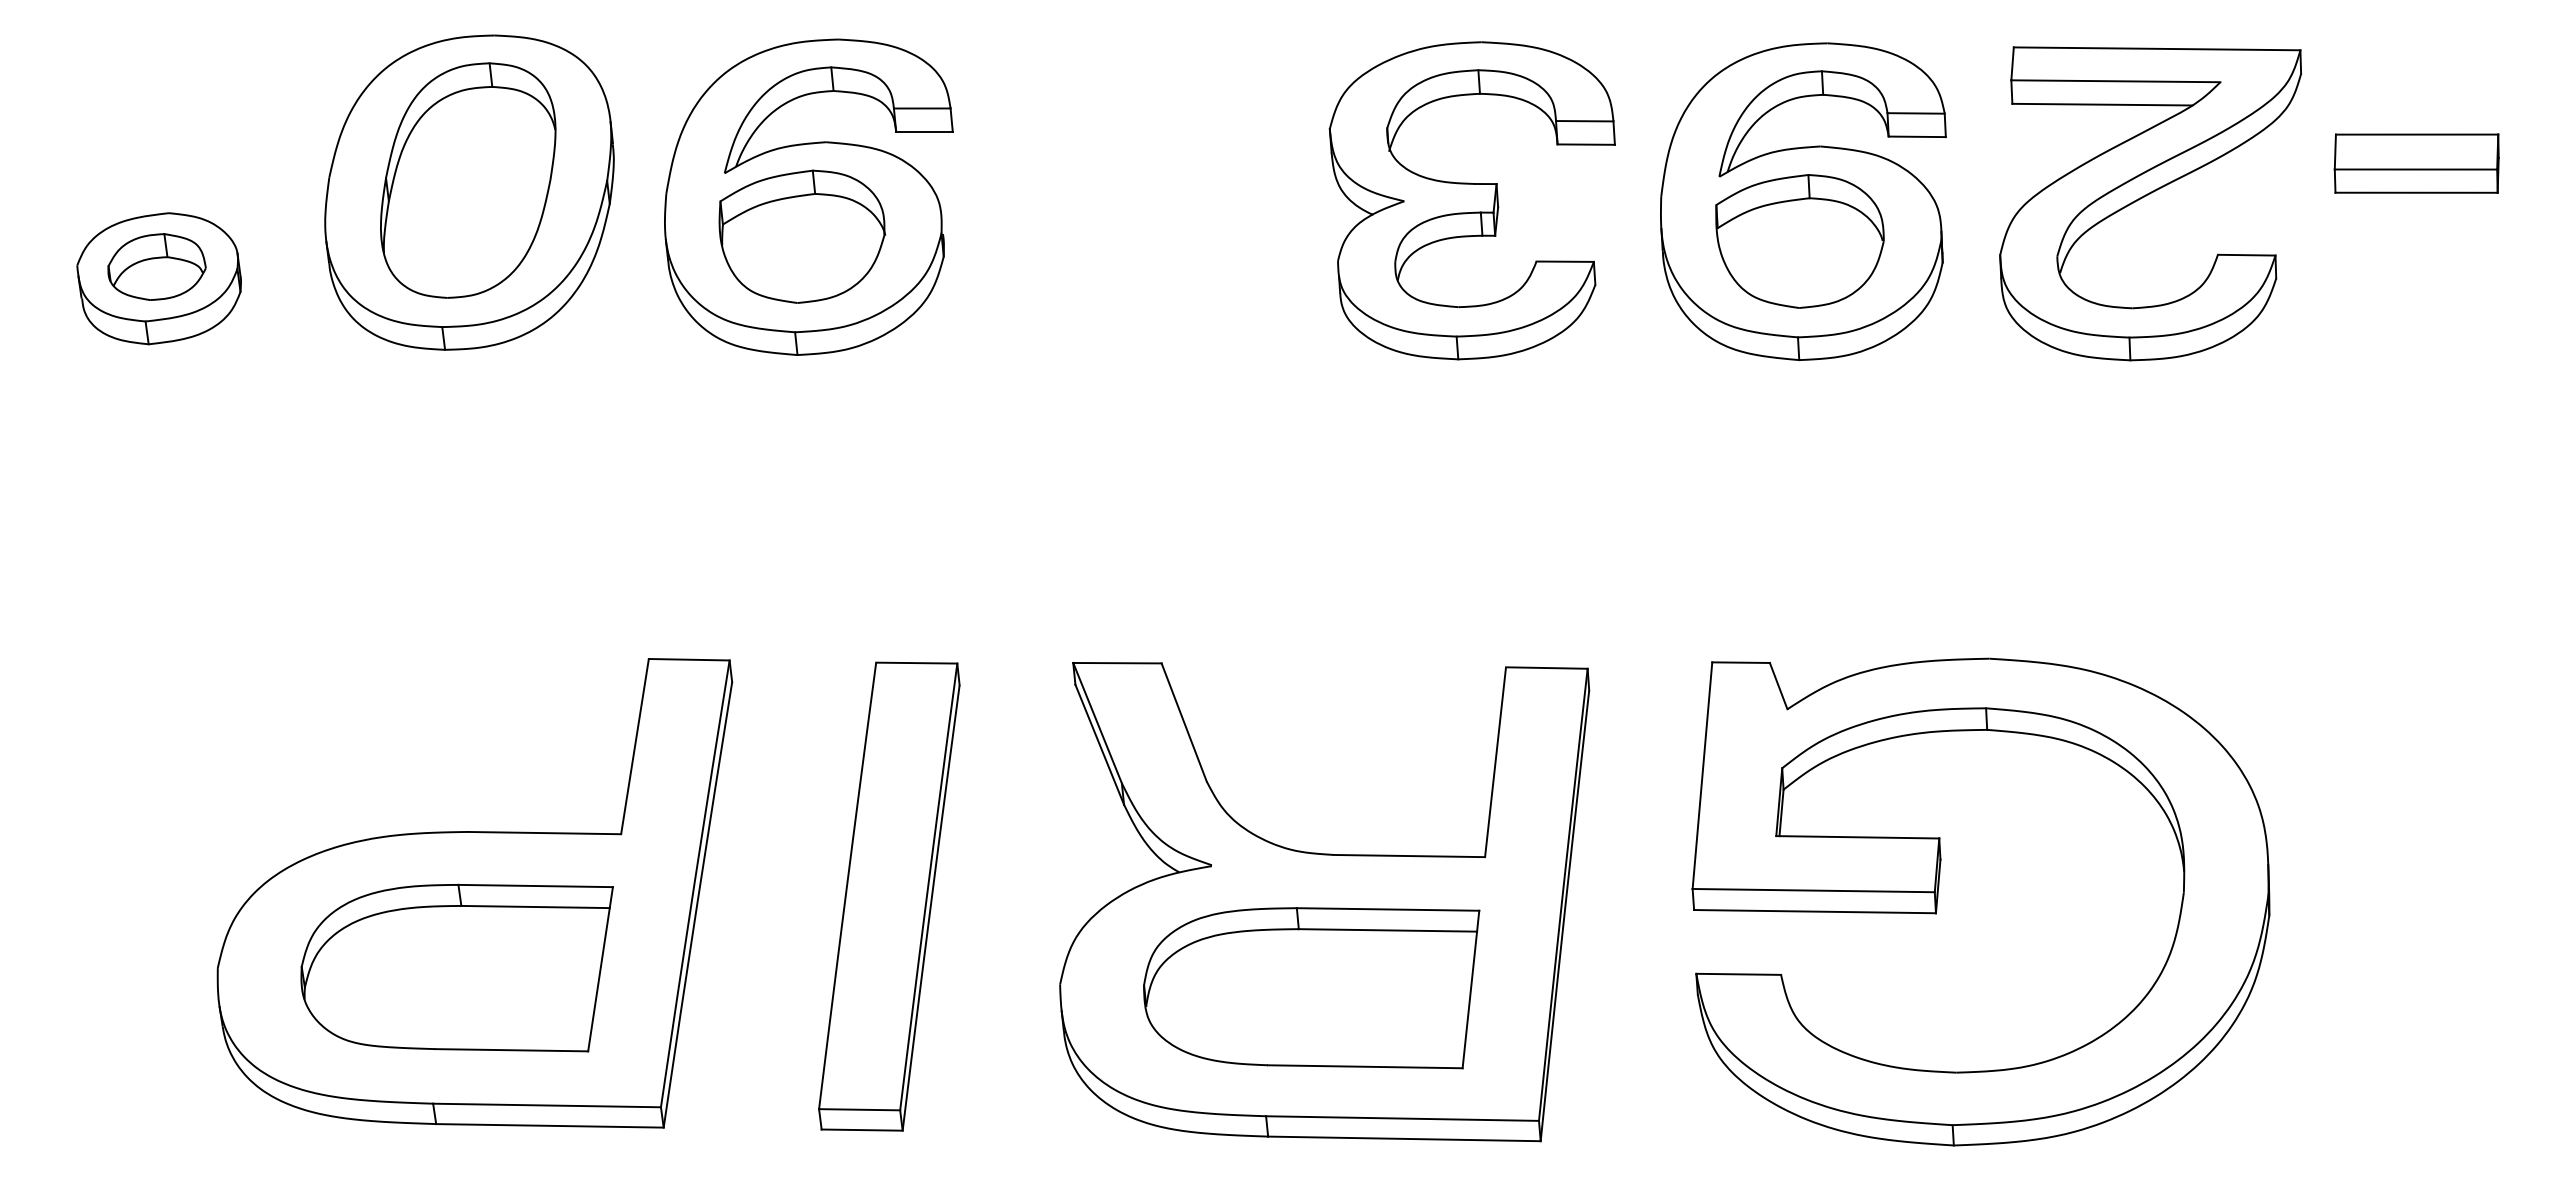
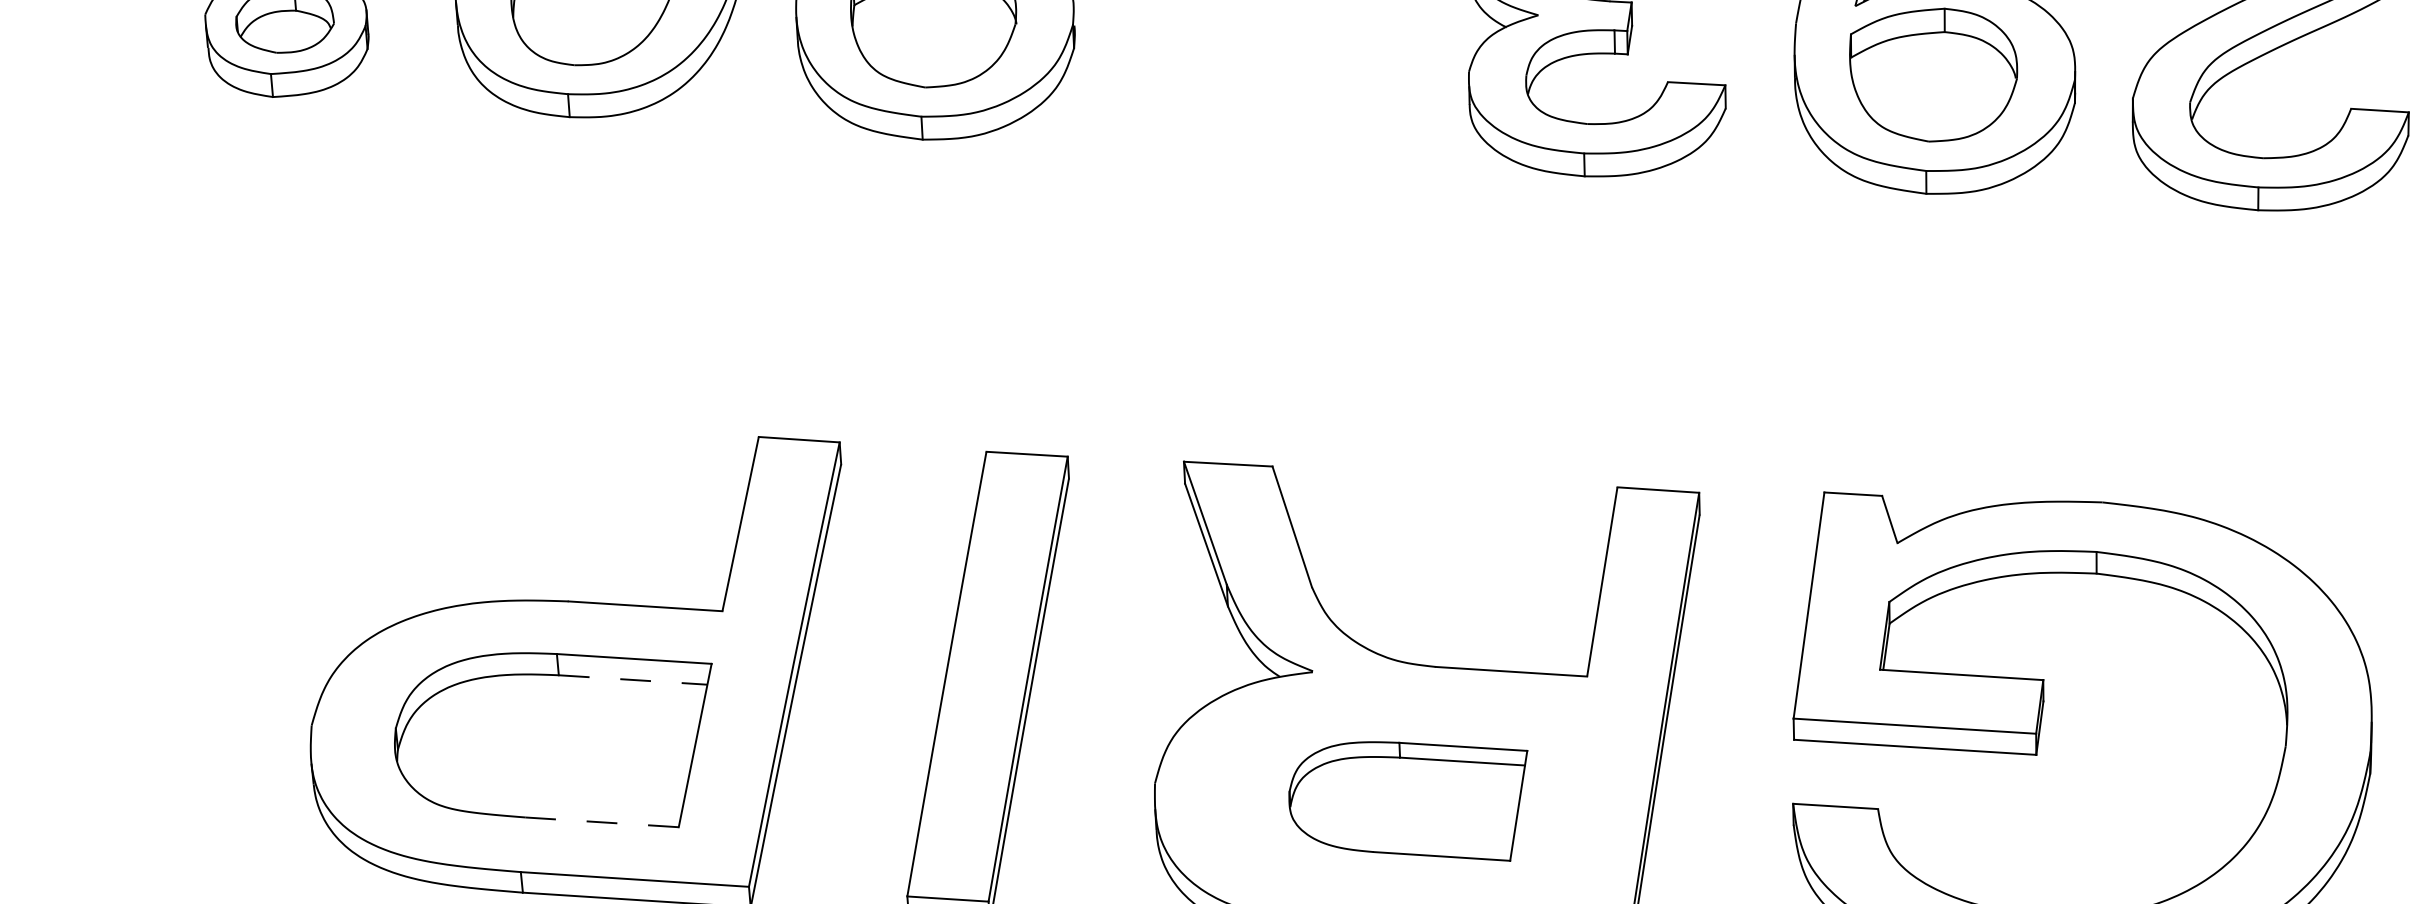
line: (536, 907) -> (634, 680), solid -> dashed
part: (1311, 988) -> (1406, 799), size x0.7
line: (511, 1050) -> (601, 822), solid -> dashed

